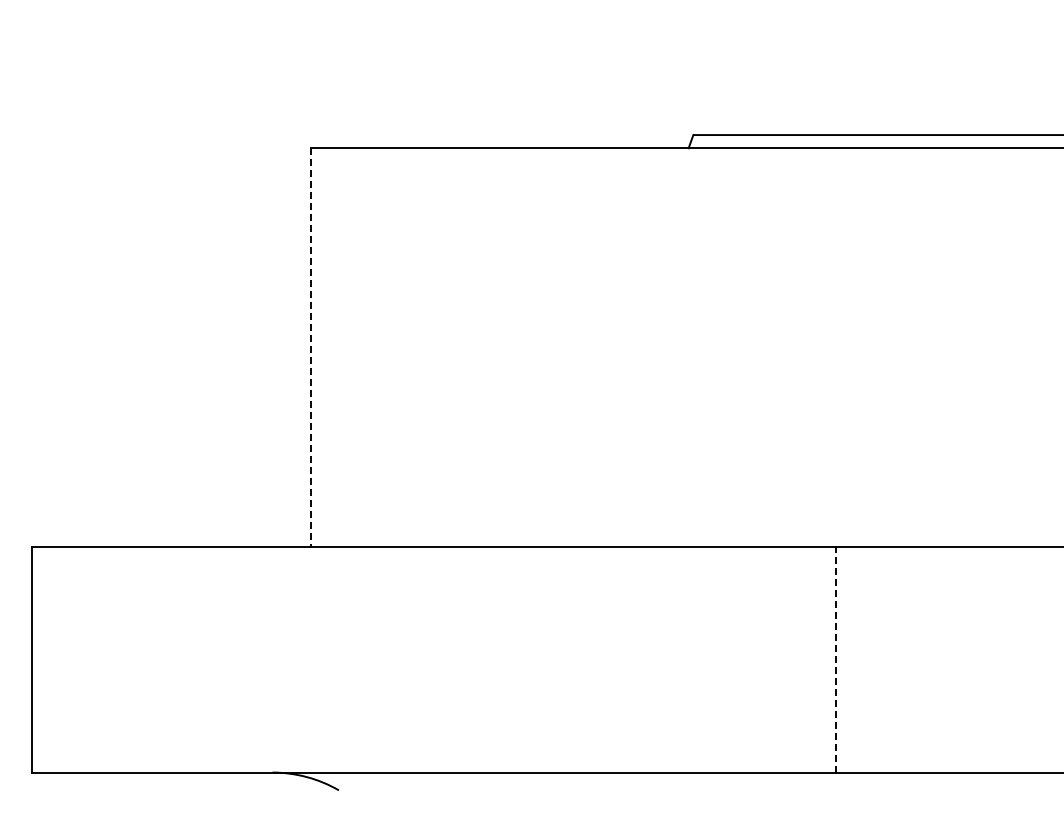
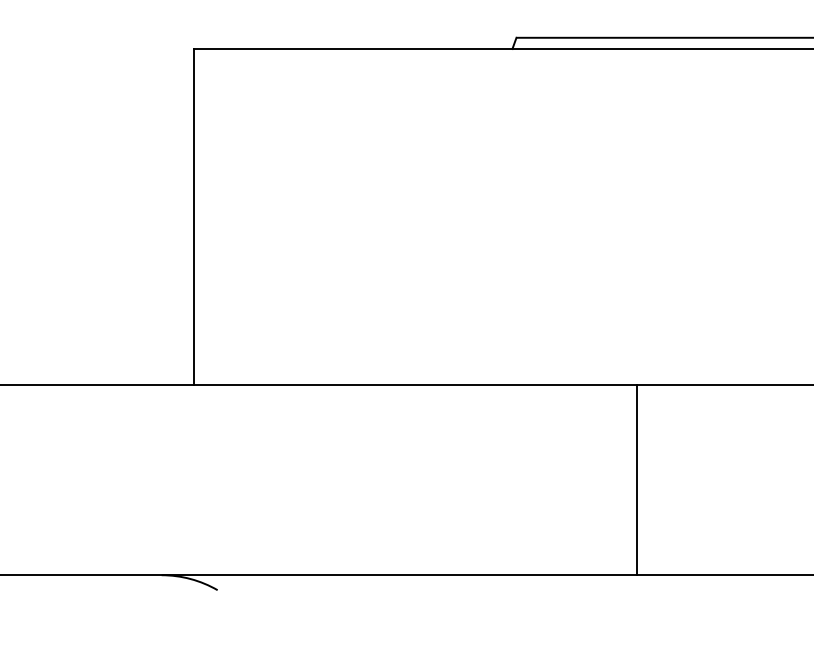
line: (310, 348) -> (193, 217), dashed -> solid
line: (836, 659) -> (637, 479), dashed -> solid

